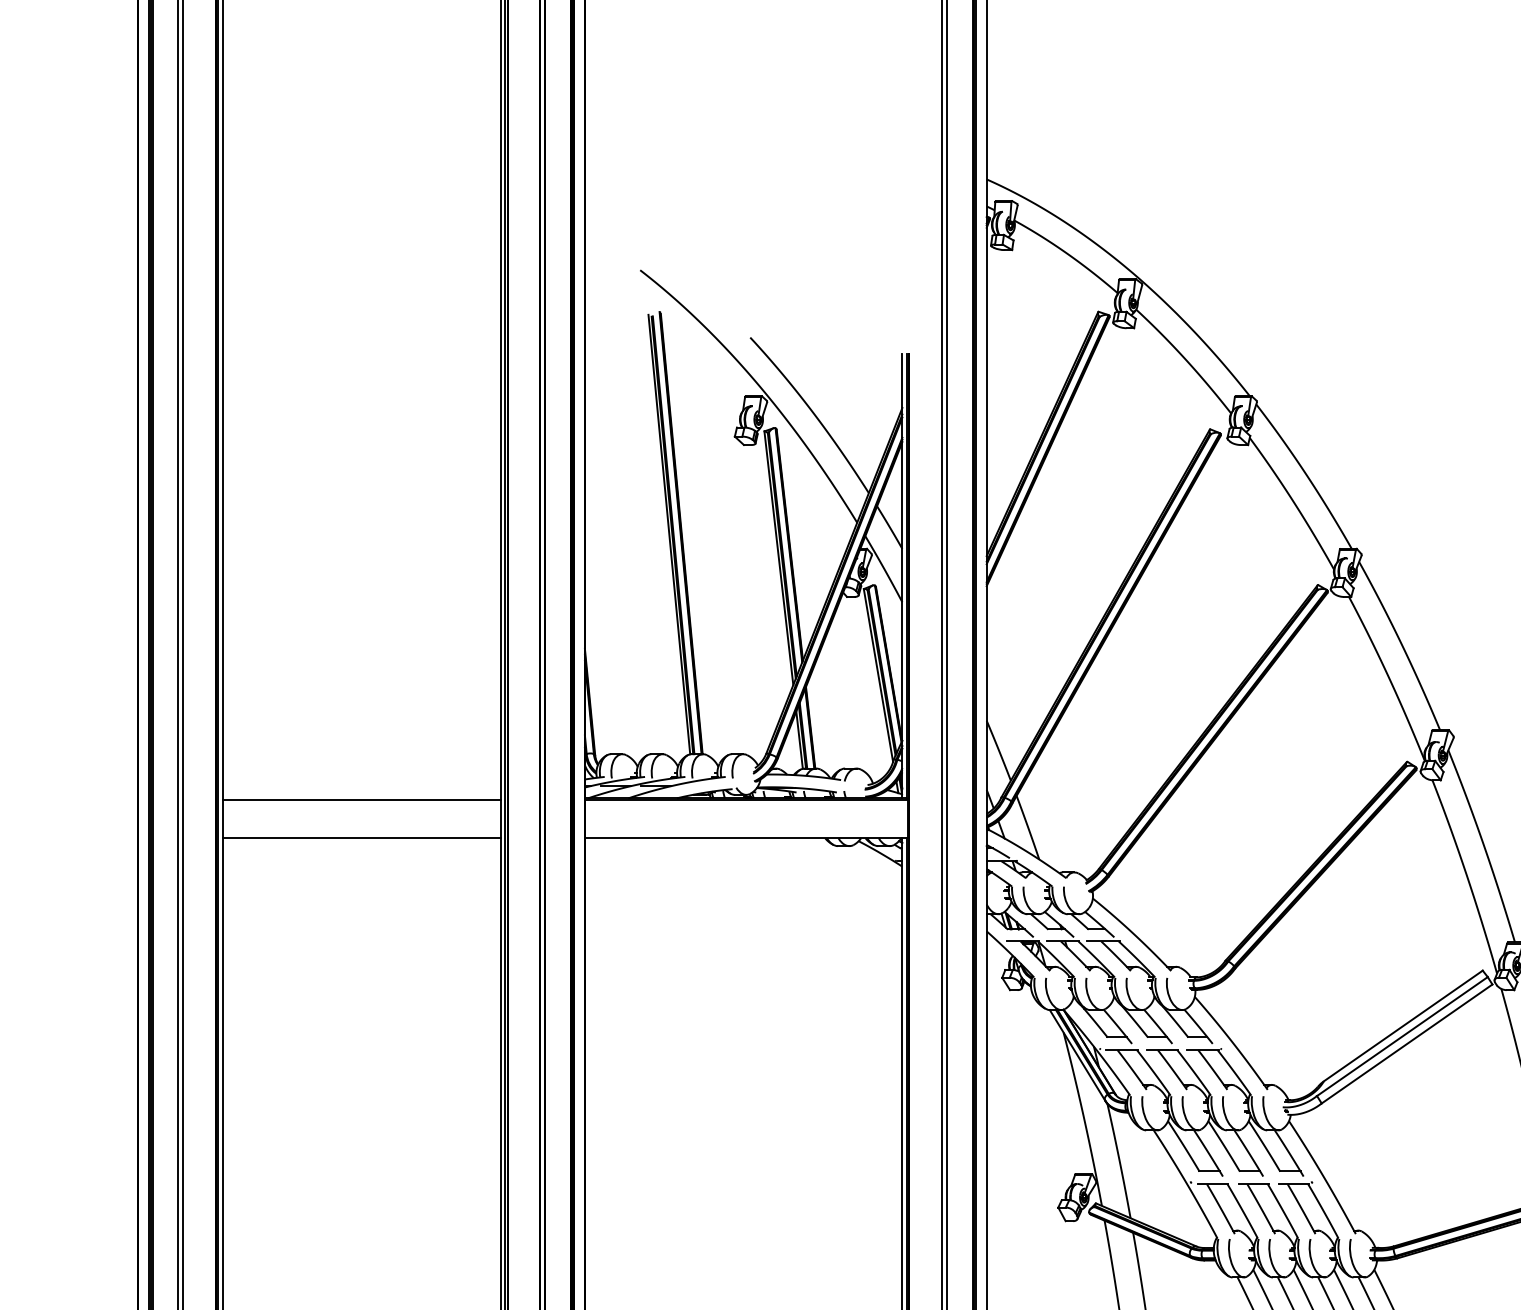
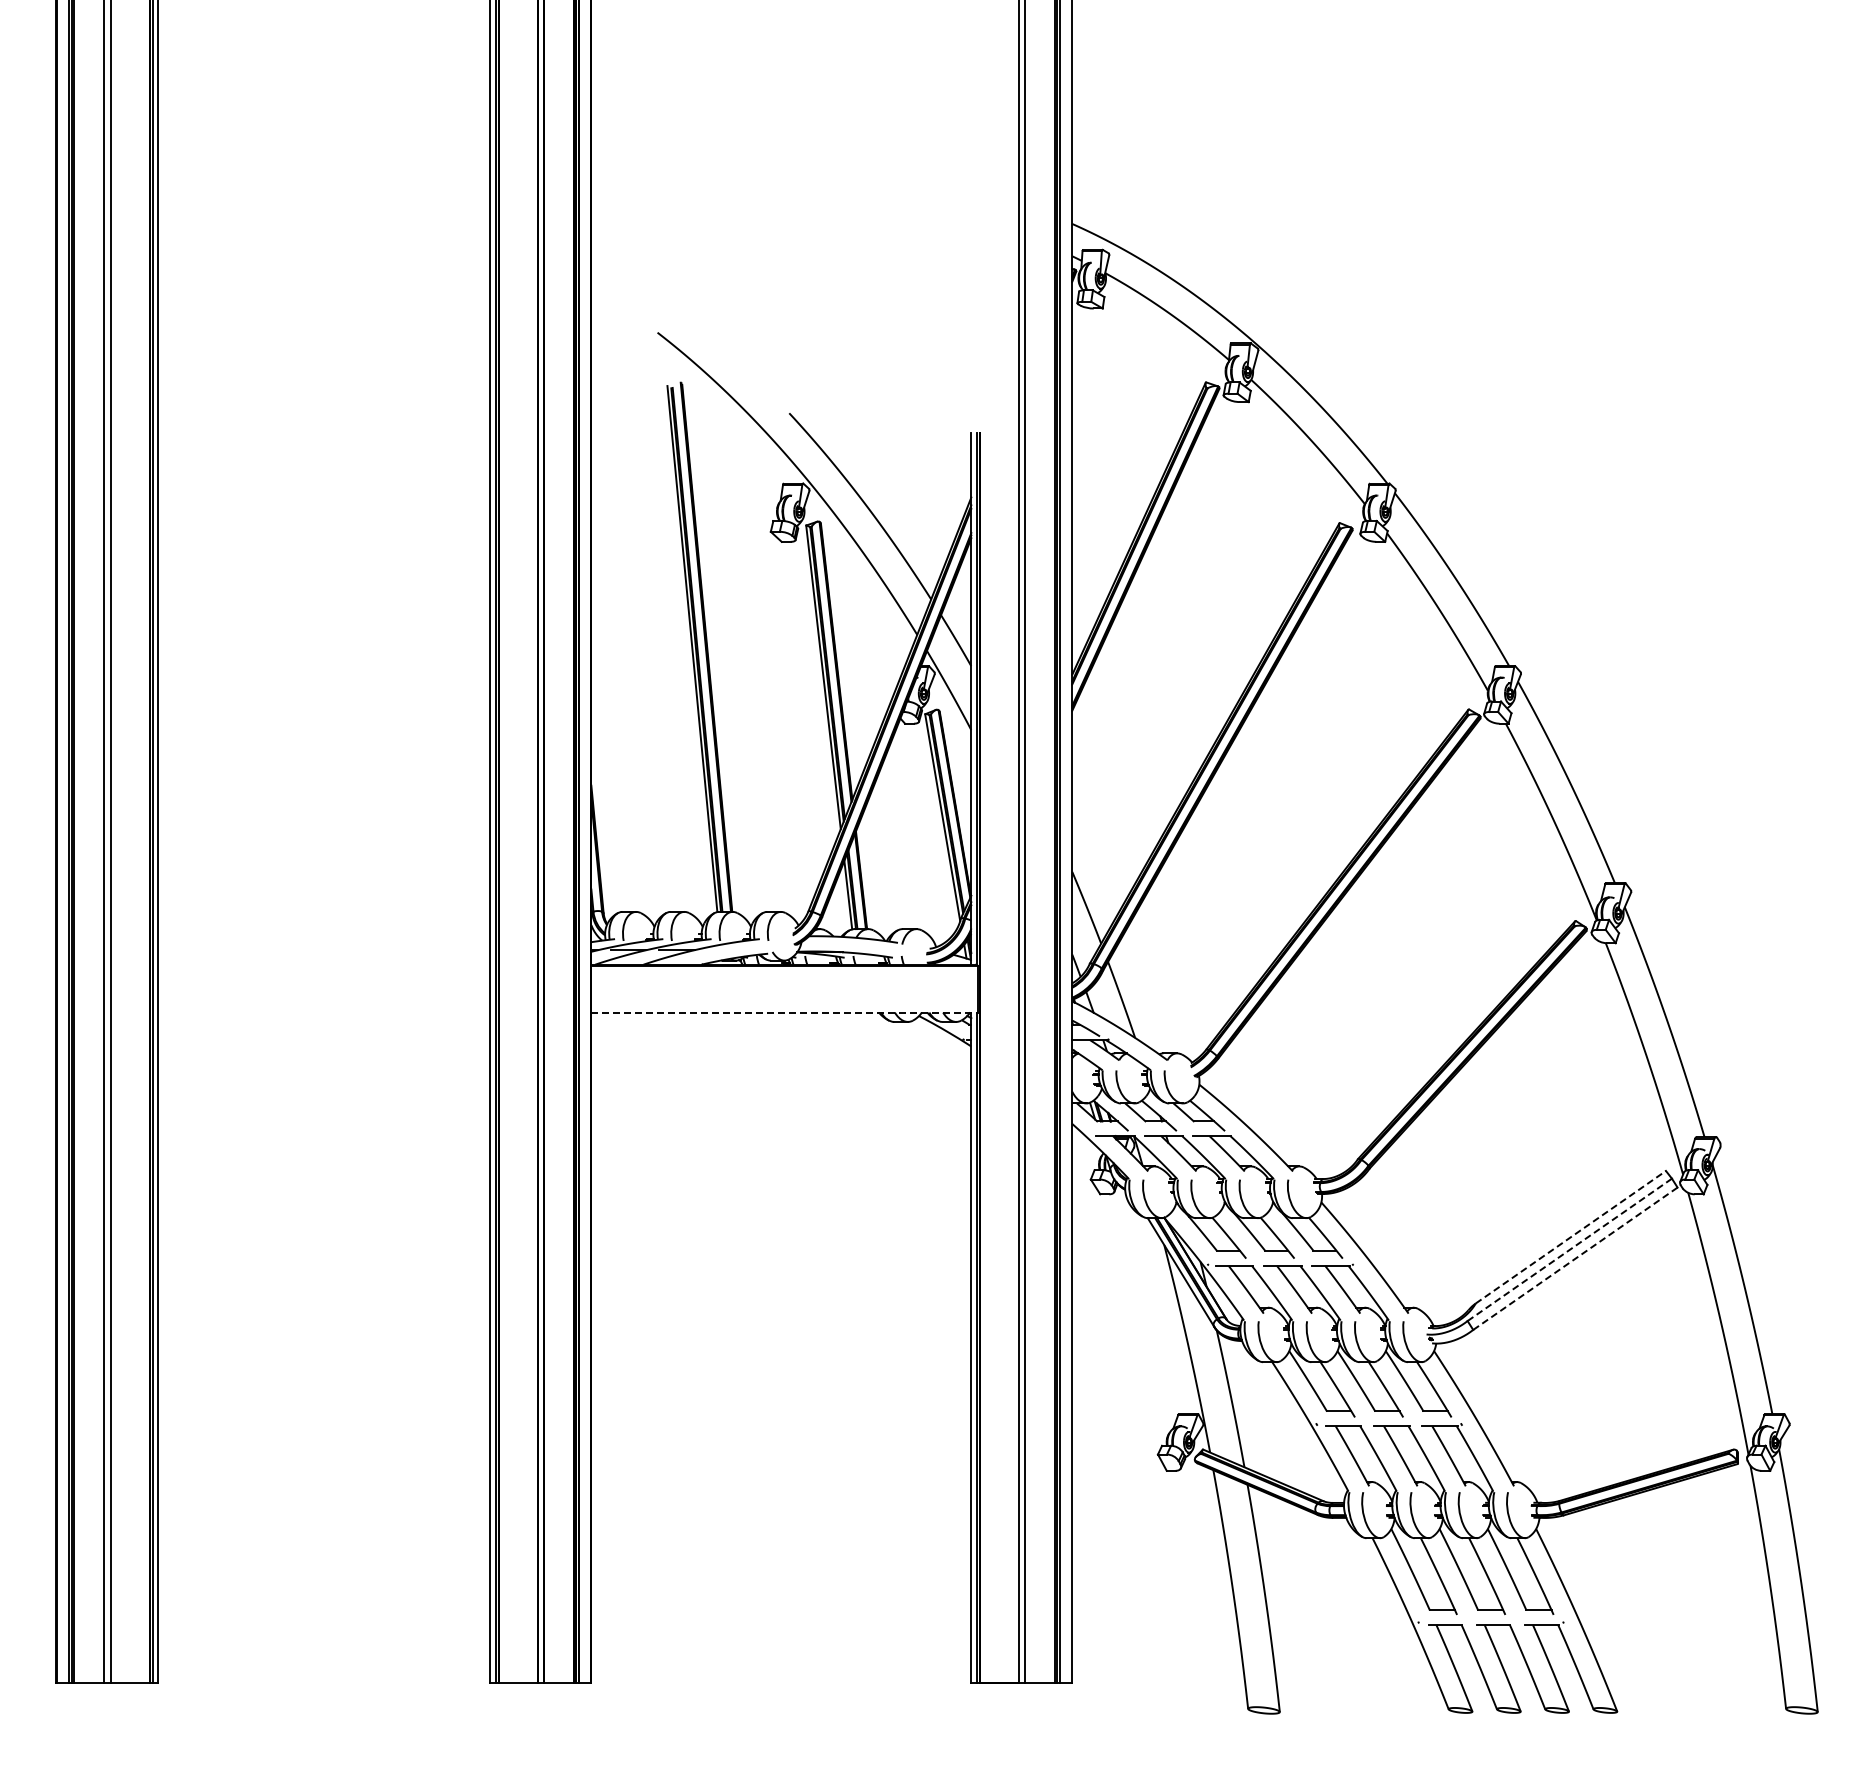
line: (361, 799) -> (323, 966), removed
line: (361, 838) -> (323, 1012), removed
line: (747, 838) -> (785, 1012), solid -> dashed
line: (1402, 1026) -> (1570, 1237), solid -> dashed
line: (1402, 1036) -> (1569, 1249), solid -> dashed
line: (1407, 1043) -> (1575, 1258), solid -> dashed

